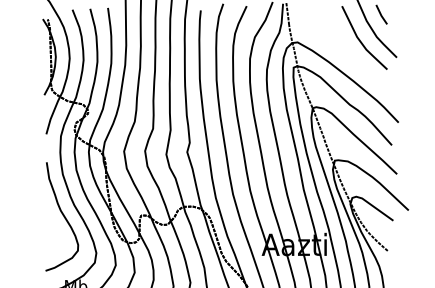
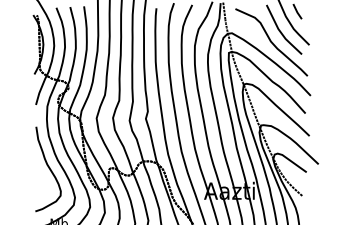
curve: (348, 53) -> (271, 41), added

